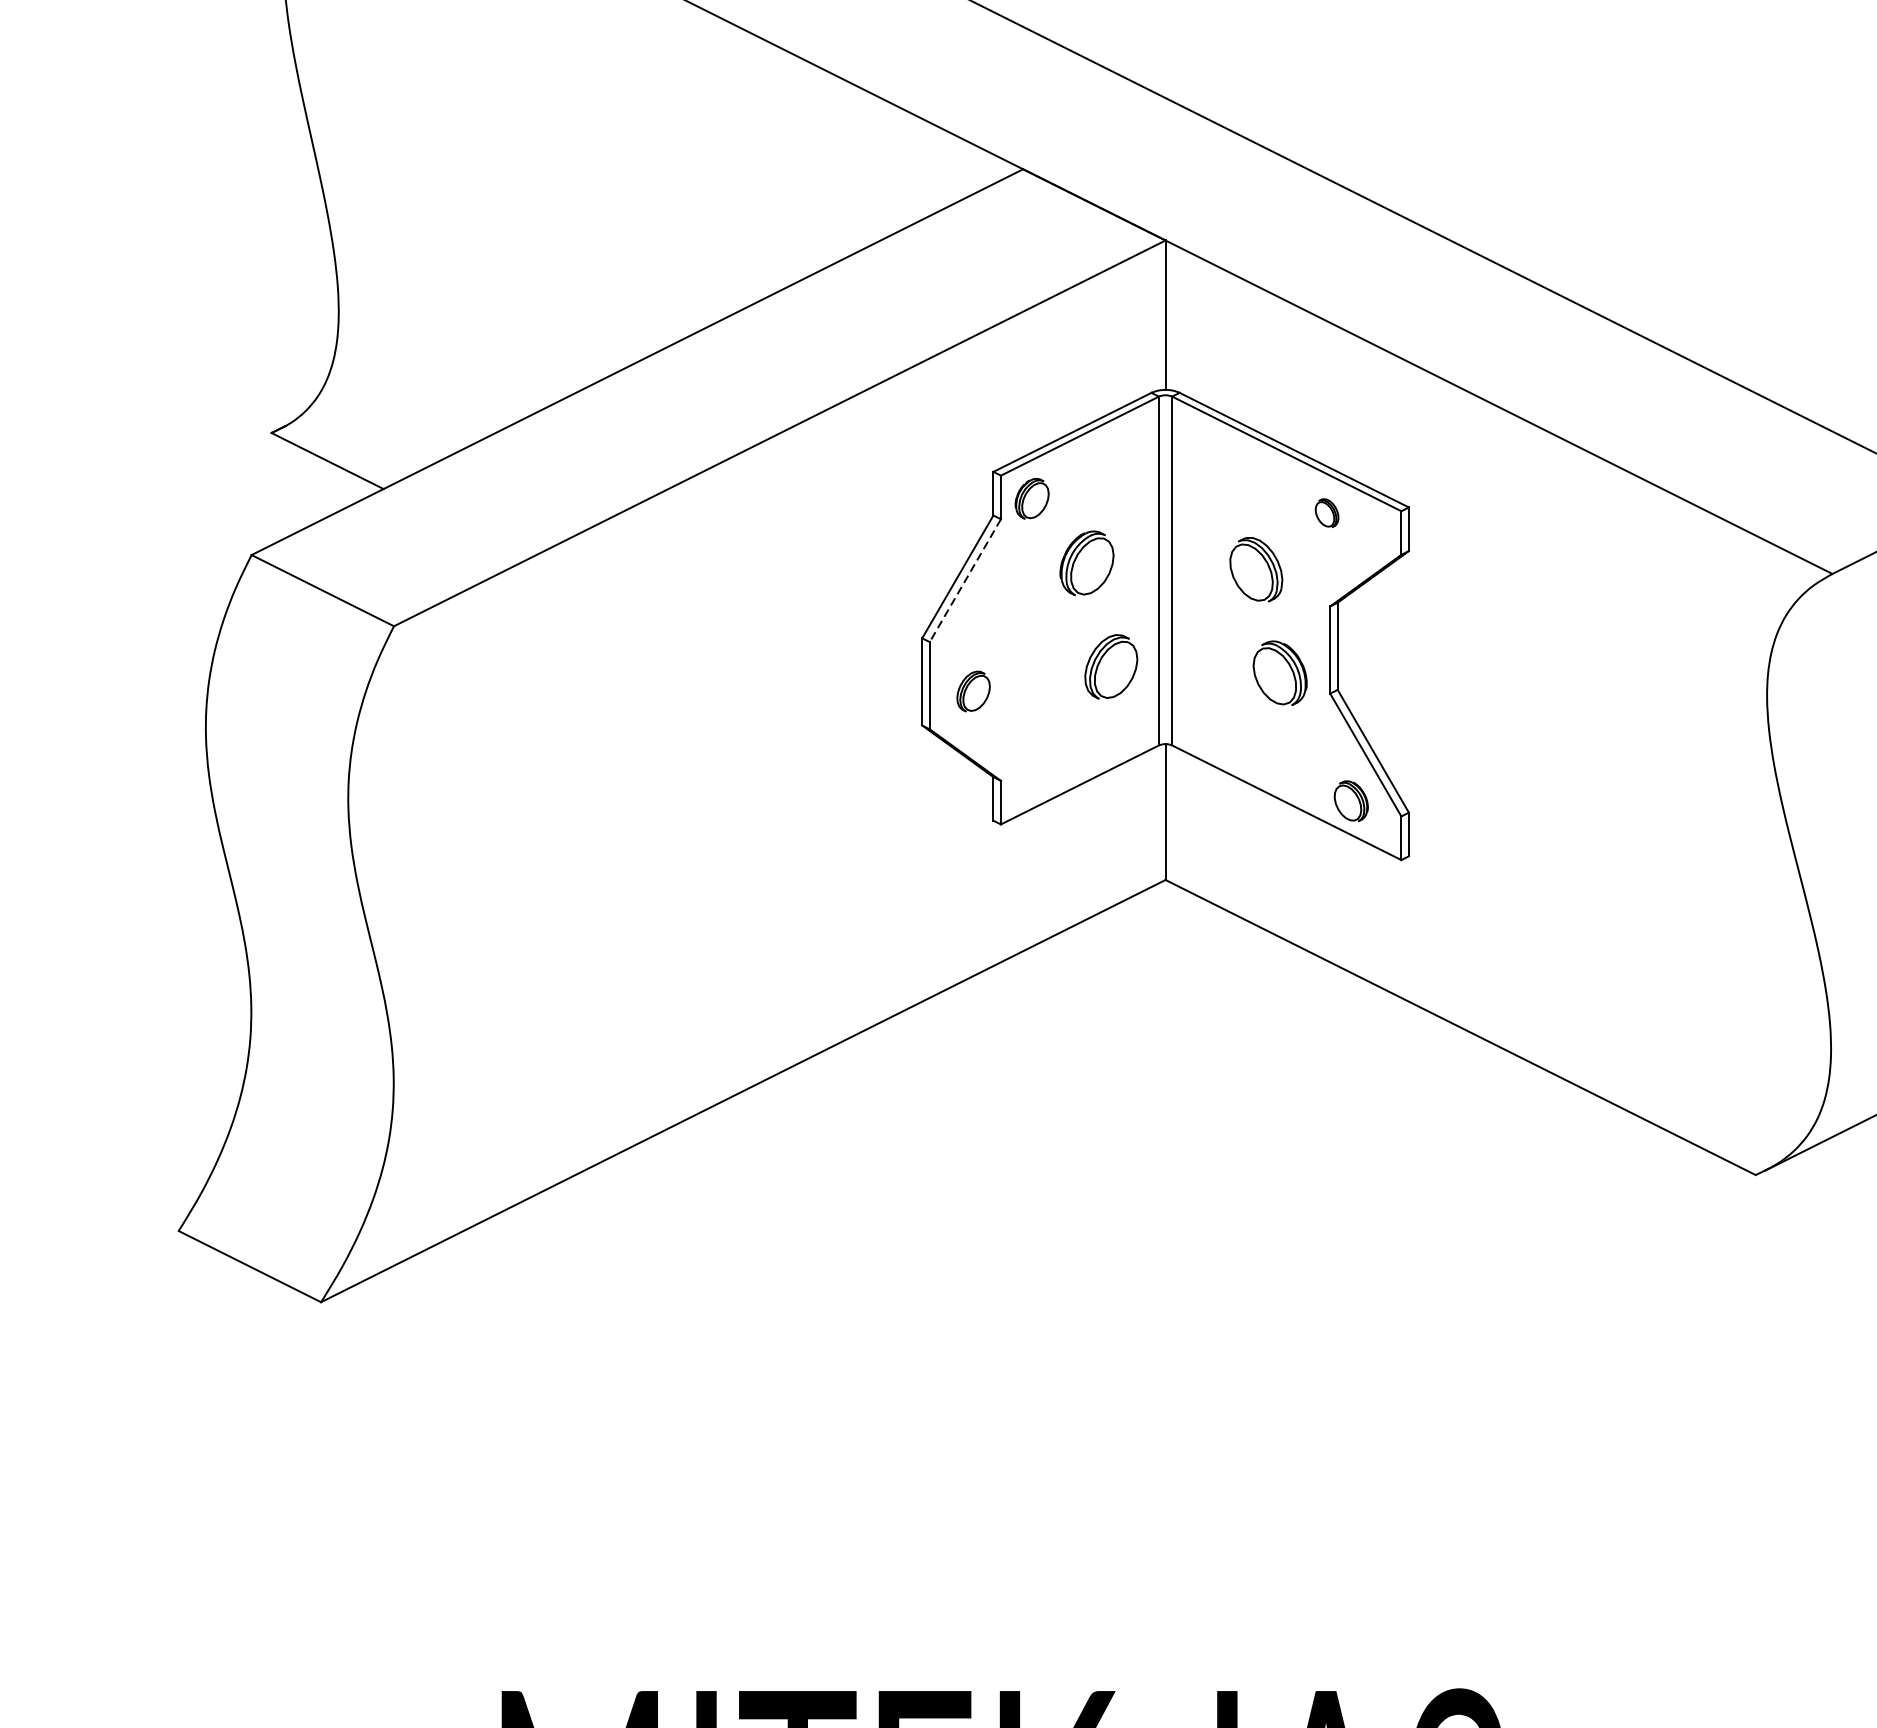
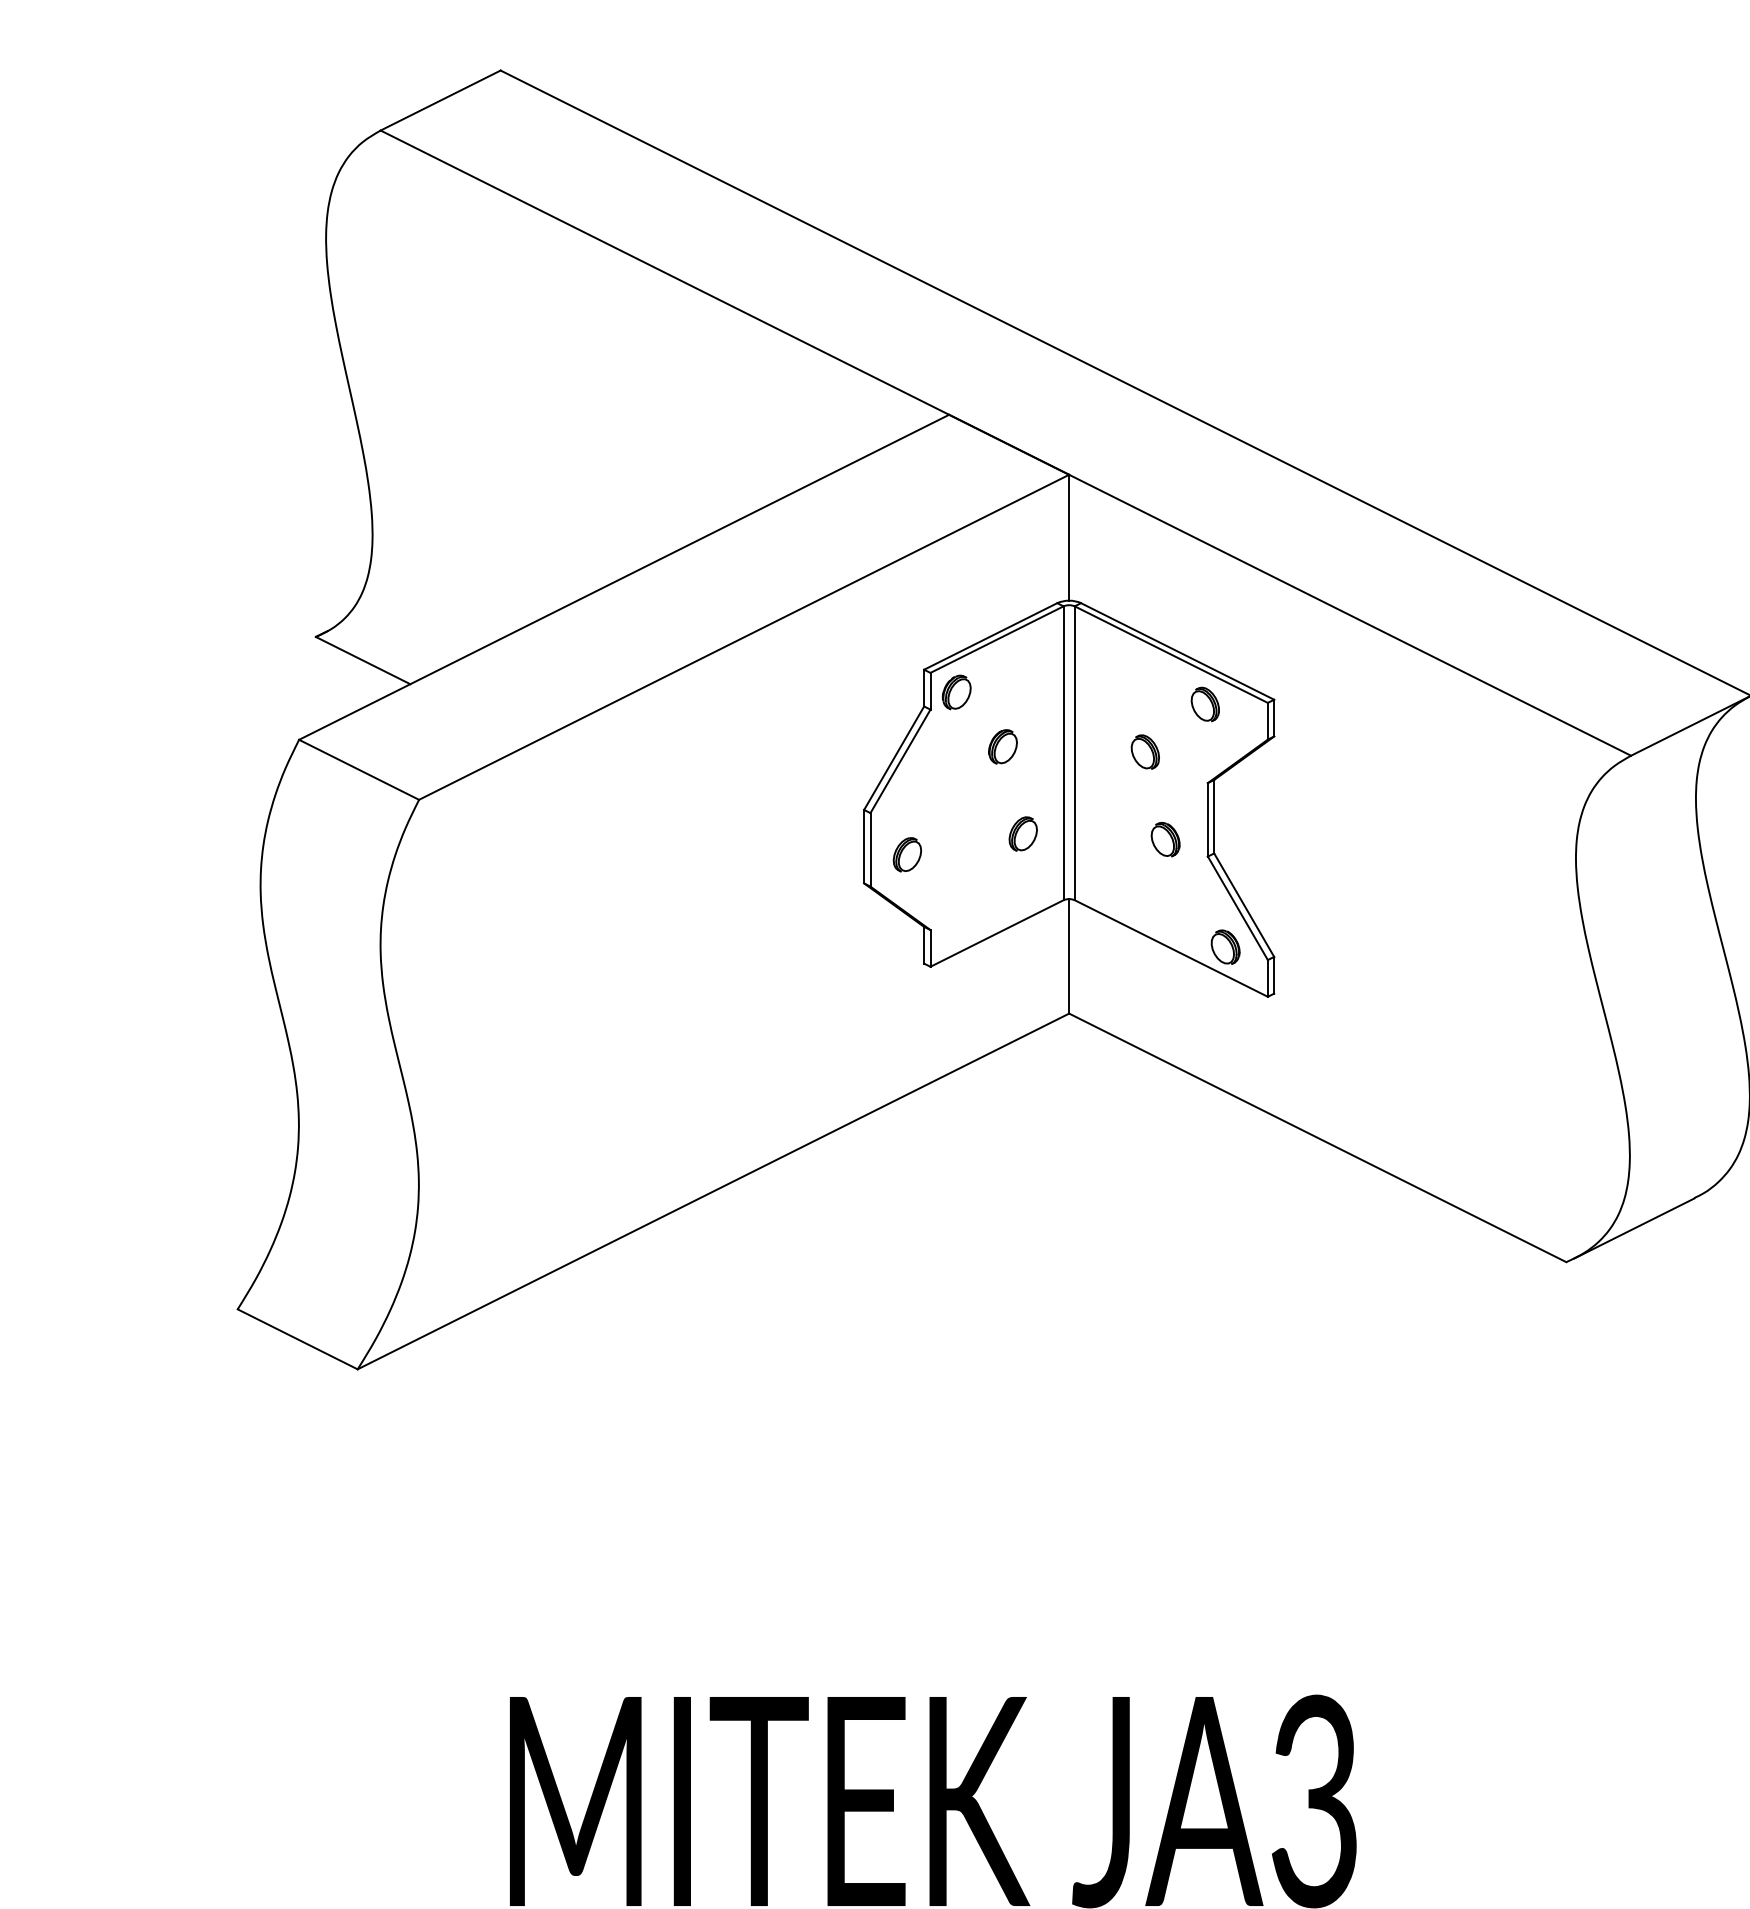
part: (1326, 513) -> (1204, 704), size x1.43
part: (1086, 562) -> (1002, 746), size x0.62
part: (1254, 568) -> (1144, 751), size x0.62
line: (965, 580) -> (900, 761), dashed -> solid
part: (1110, 666) -> (1022, 833), size x0.62
part: (1279, 673) -> (1165, 839), size x0.62

